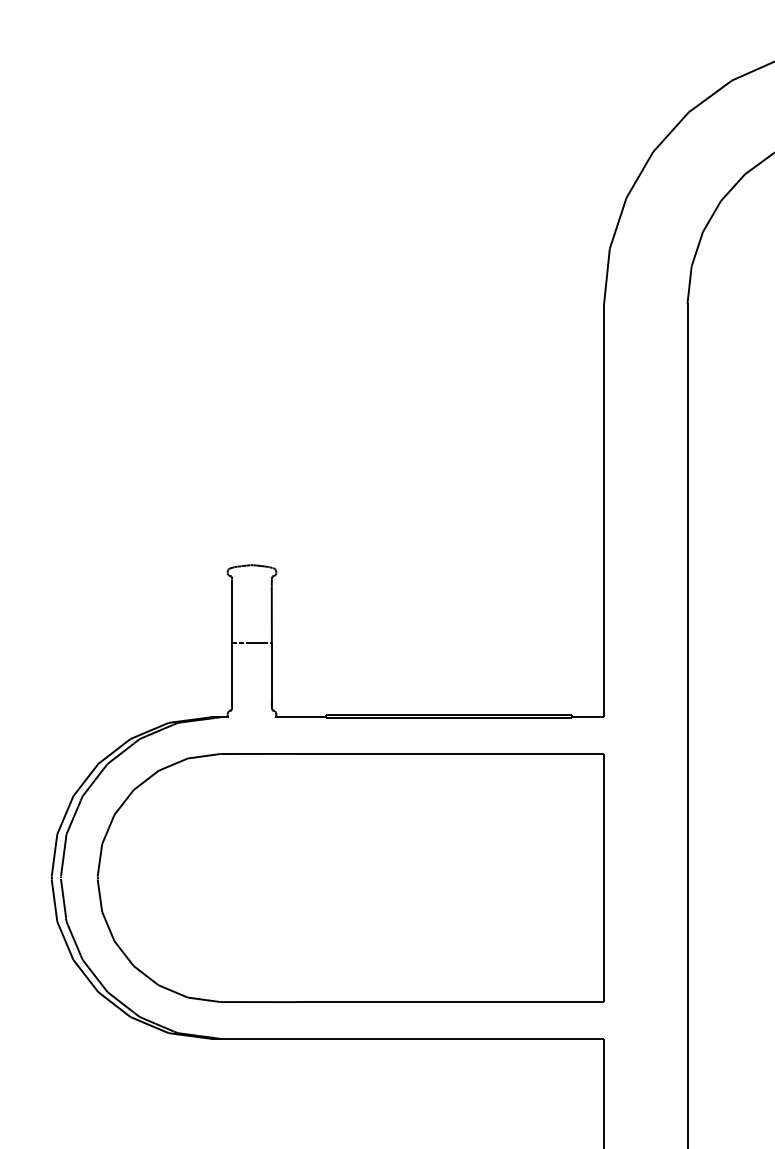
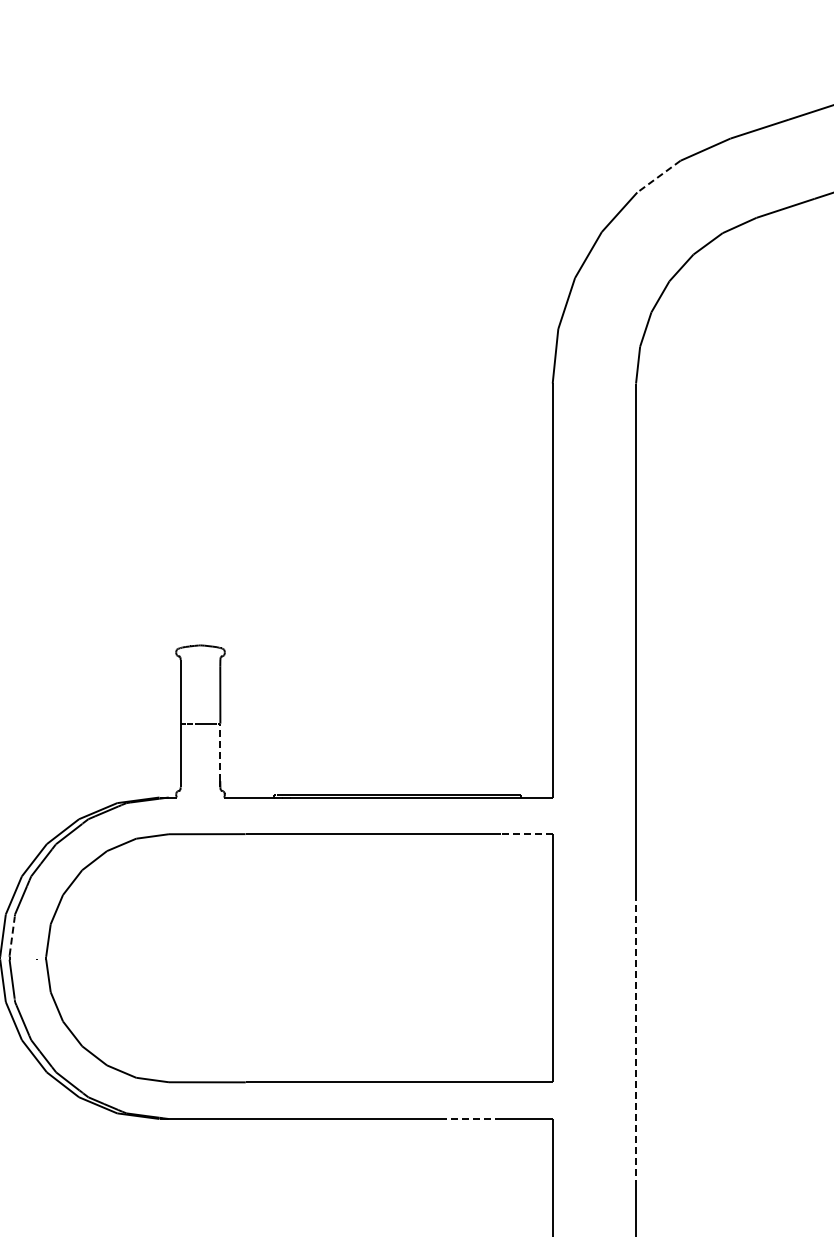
line: (709, 96) -> (658, 176), solid -> dashed
line: (271, 671) -> (220, 751), solid -> dashed
line: (577, 754) -> (526, 834), solid -> dashed
line: (63, 855) -> (12, 935), solid -> dashed
line: (687, 962) -> (636, 1042), solid -> dashed
line: (523, 1038) -> (472, 1118), solid -> dashed

